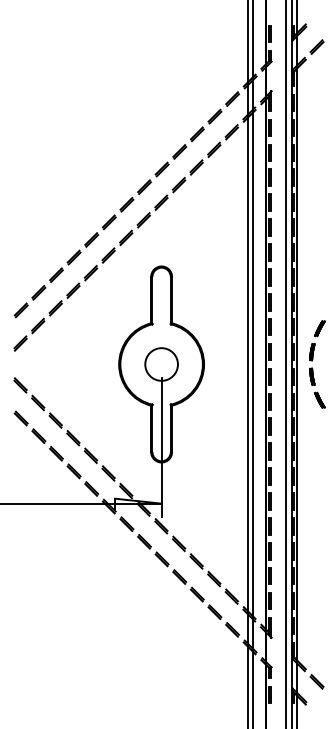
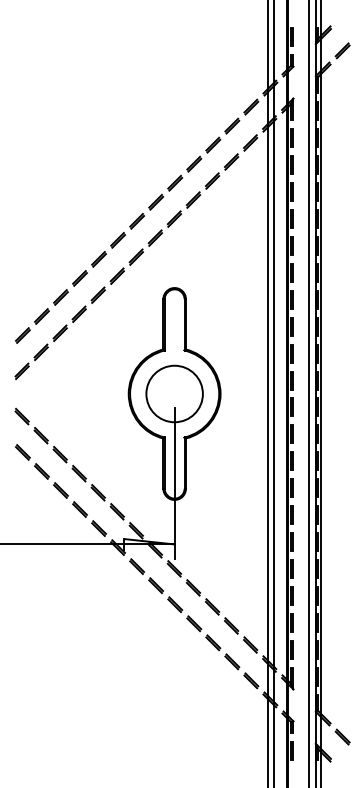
circle: (161, 364) -> (174, 394), size x1.6
part: (317, 364) -> (343, 394), removed

